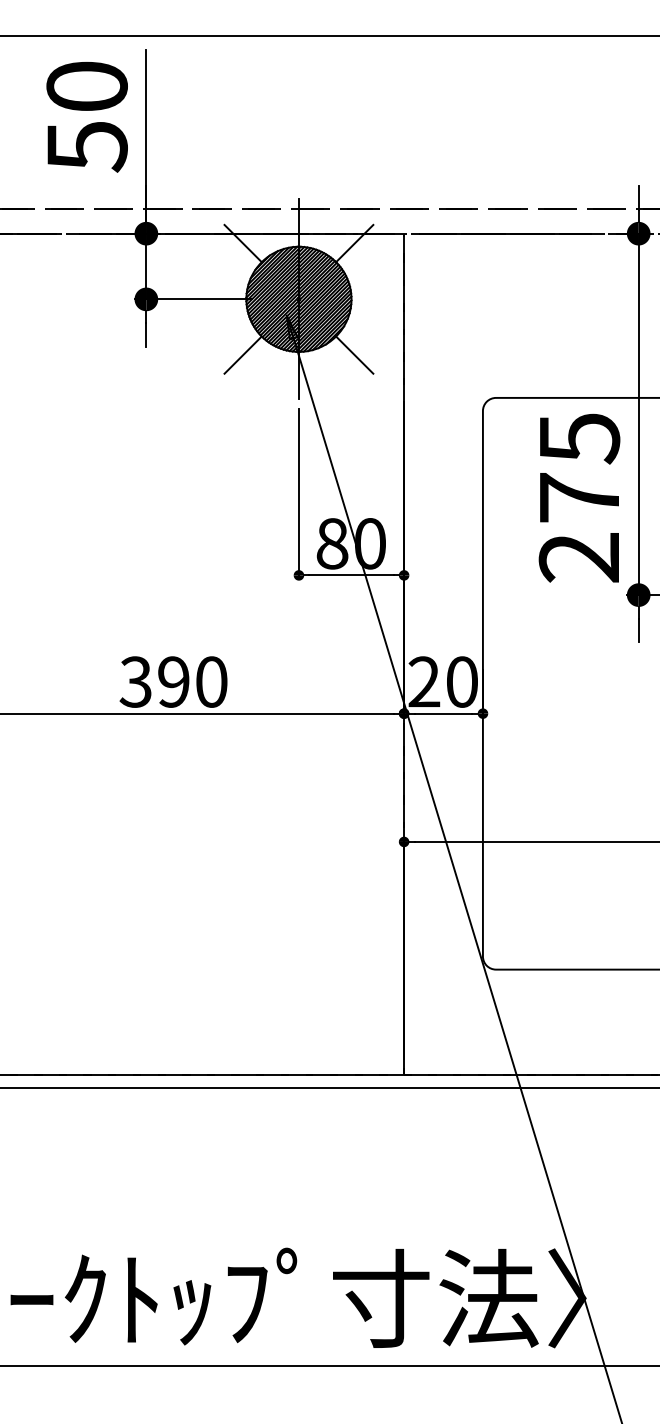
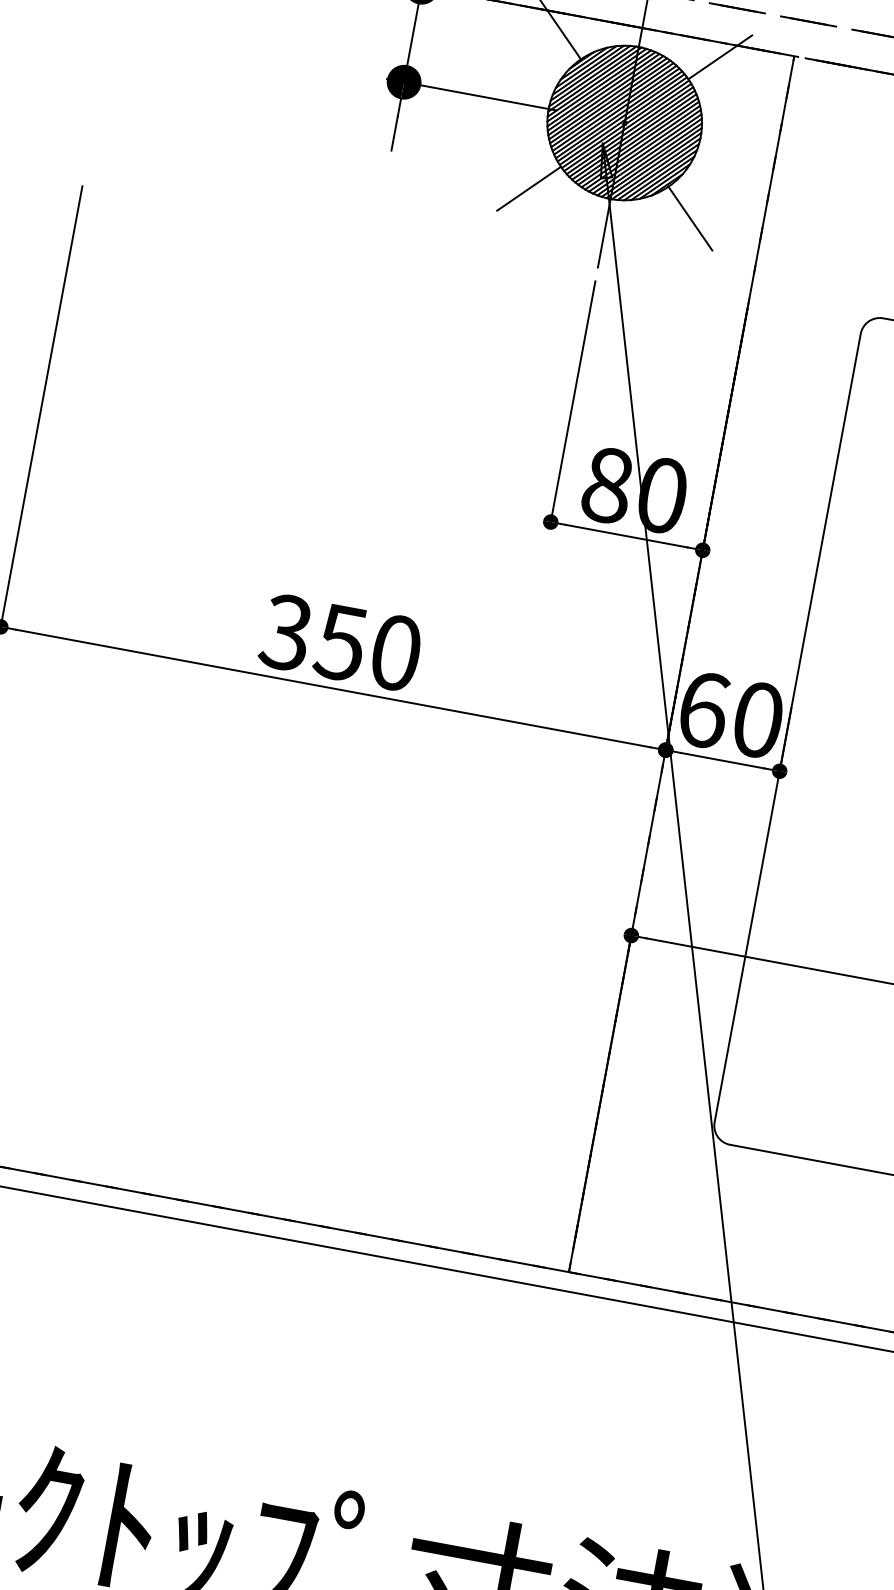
text: (173, 681) -> (340, 641), 390 -> 350
text: (424, 681) -> (703, 709), 20 -> 60

